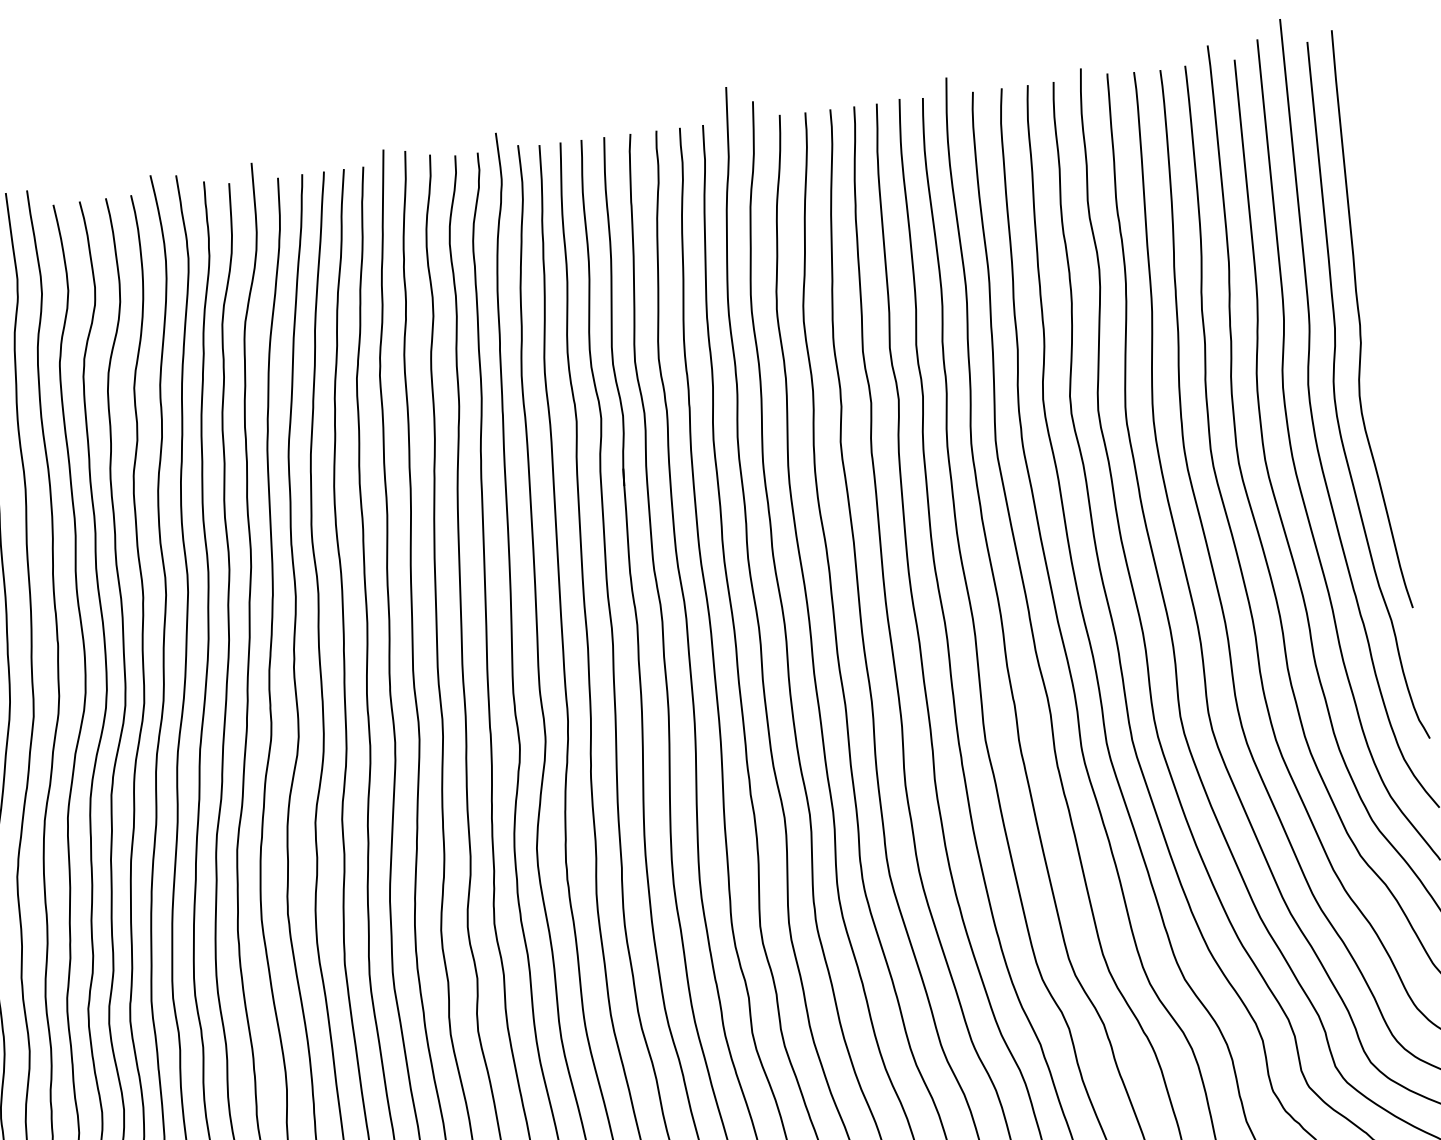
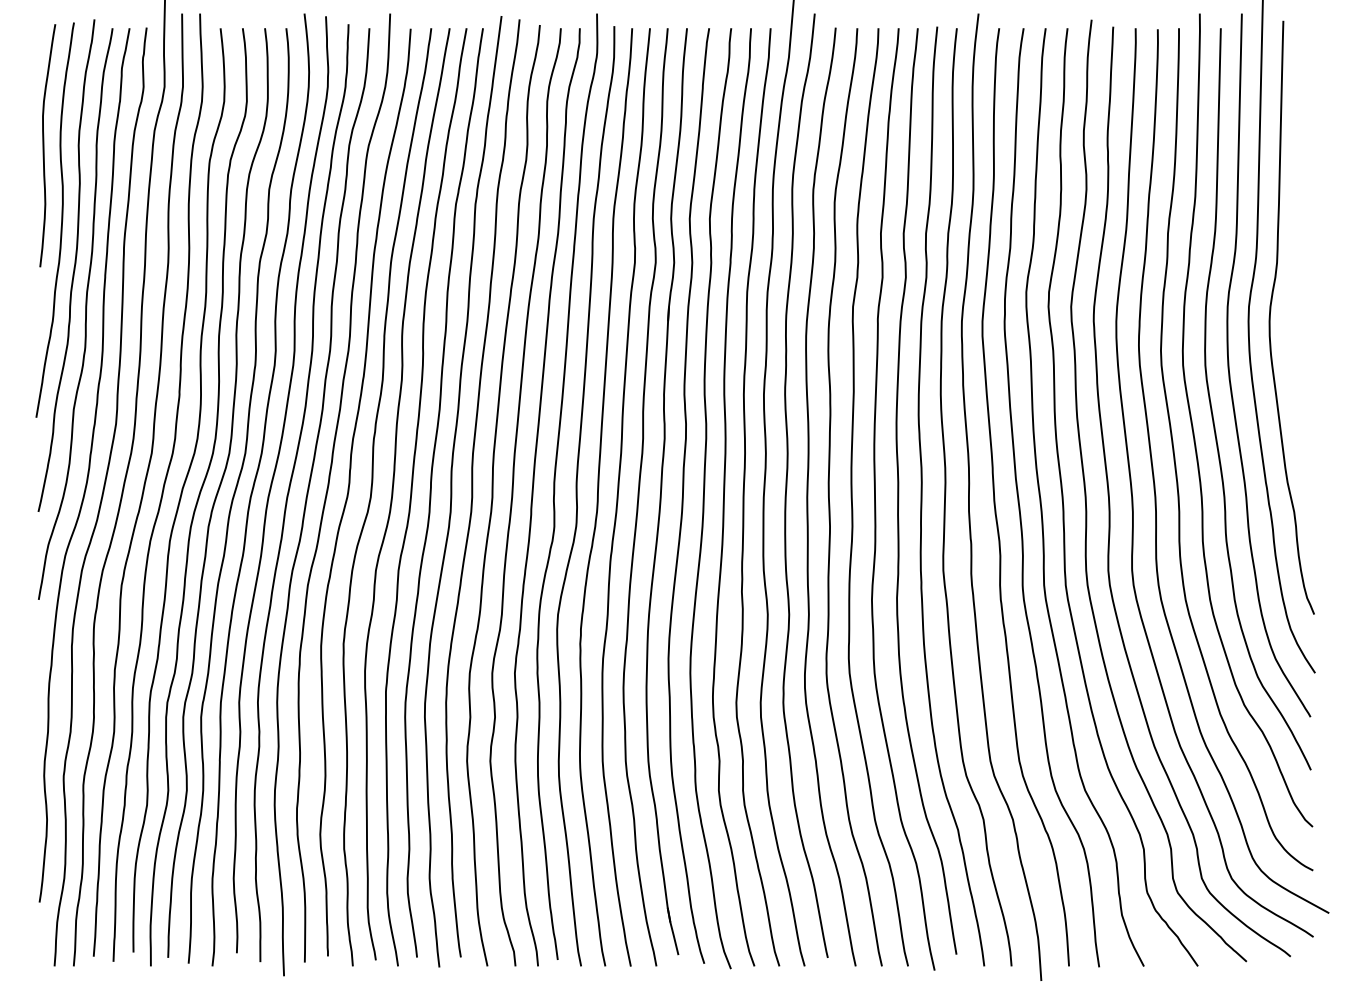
curve: (1360, 320) -> (1299, 258), removed

